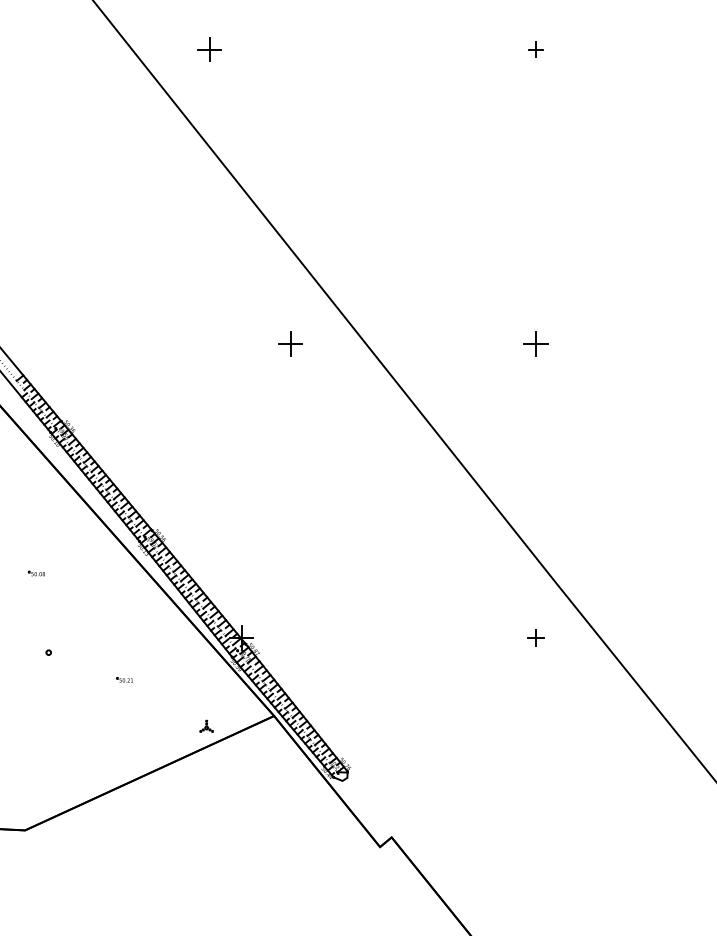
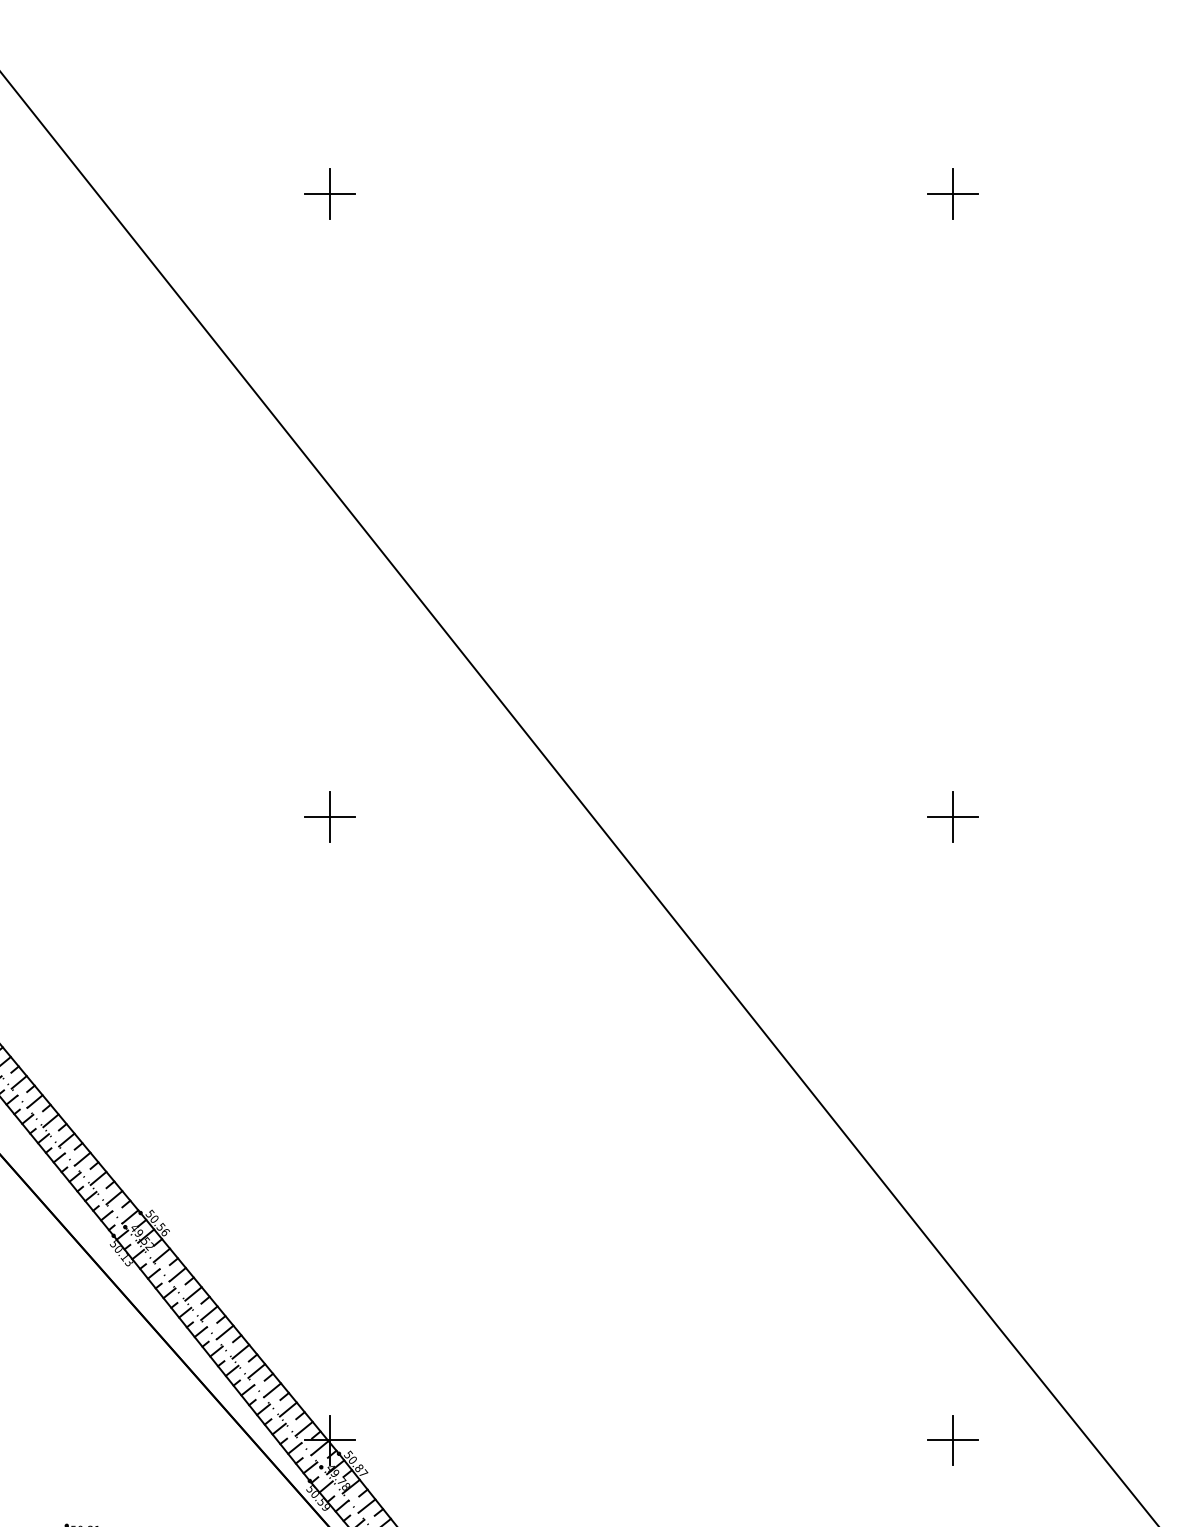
part: (209, 49) -> (329, 194), moved
part: (535, 49) -> (952, 194), size x1.67
part: (290, 343) -> (329, 816), moved
part: (535, 637) -> (952, 1439), size x1.43

